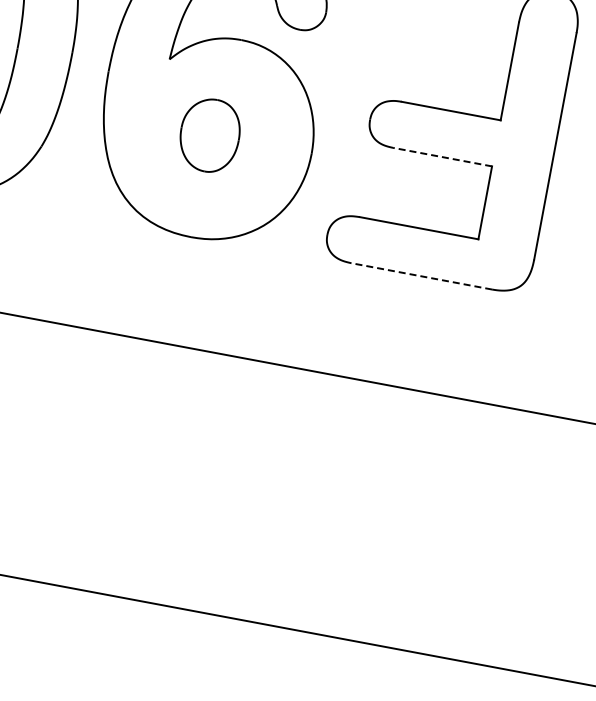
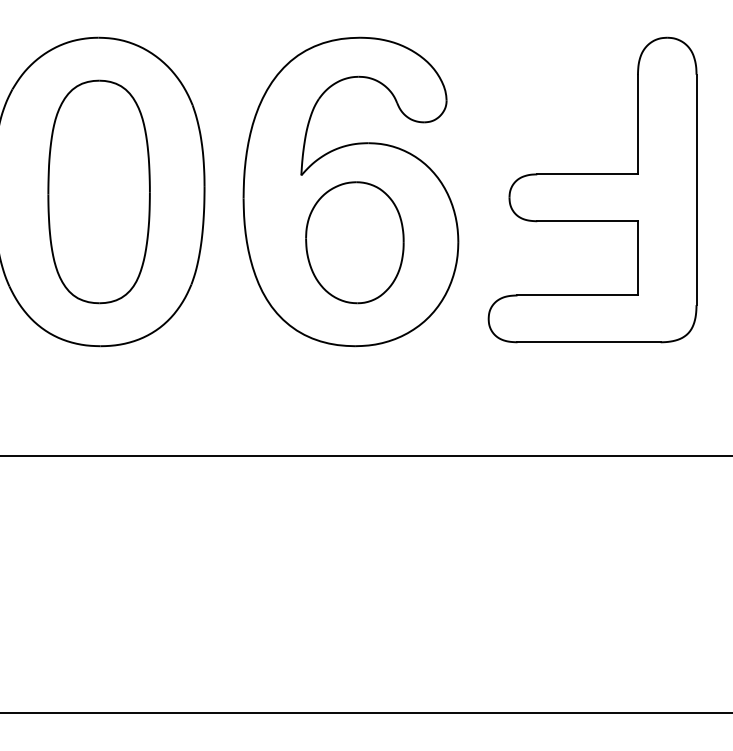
part: (209, 135) -> (354, 242), size x1.67
line: (442, 157) -> (587, 221), dashed -> solid
line: (422, 276) -> (589, 342), dashed -> solid

